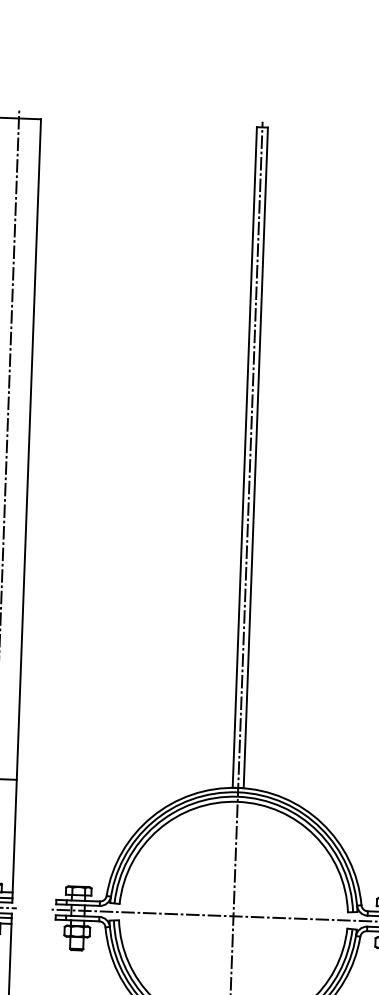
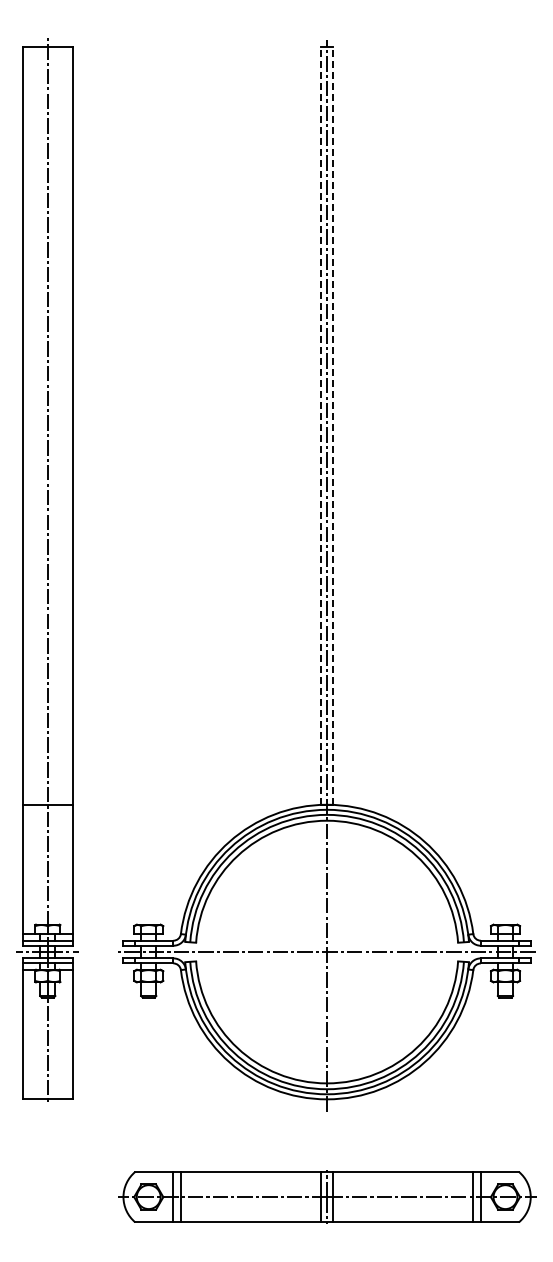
line: (244, 457) -> (320, 425), solid -> dashed
line: (255, 457) -> (333, 425), solid -> dashed

